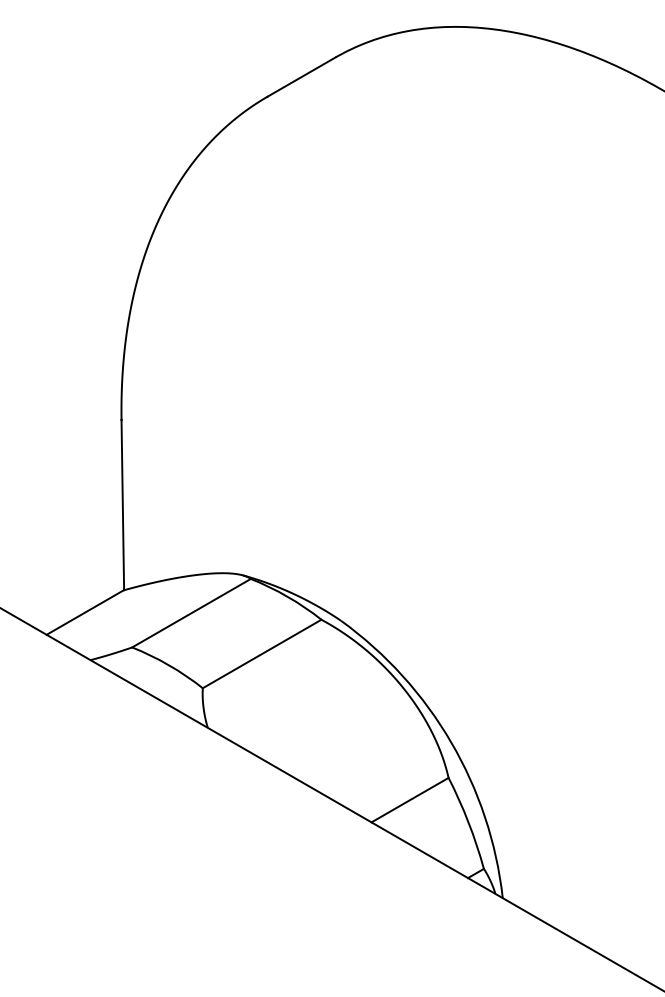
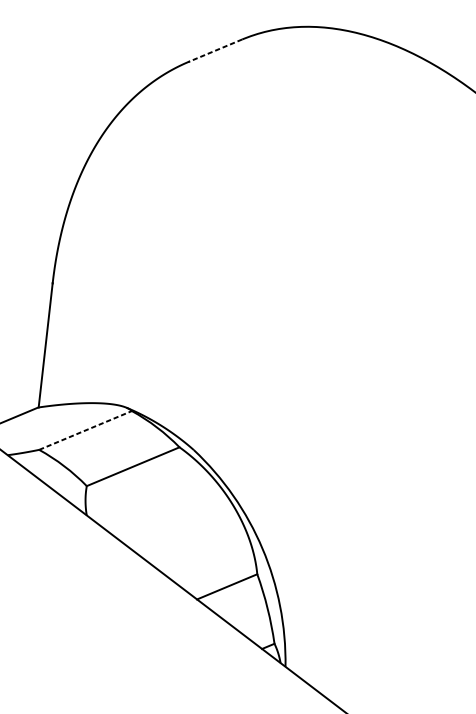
line: (301, 77) -> (215, 50), solid -> dashed
line: (191, 613) -> (85, 430), solid -> dashed

